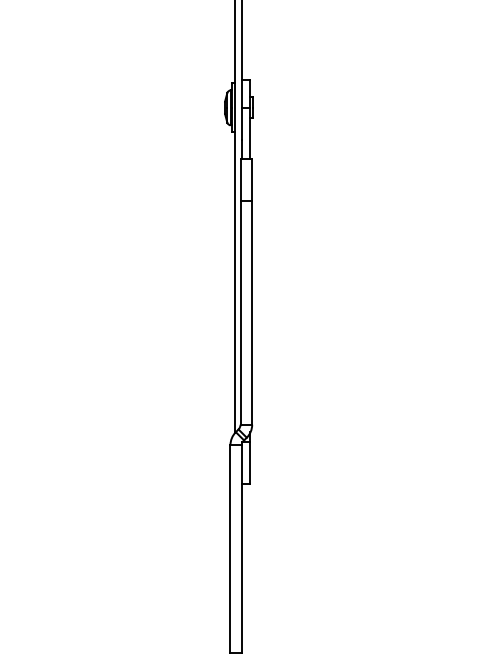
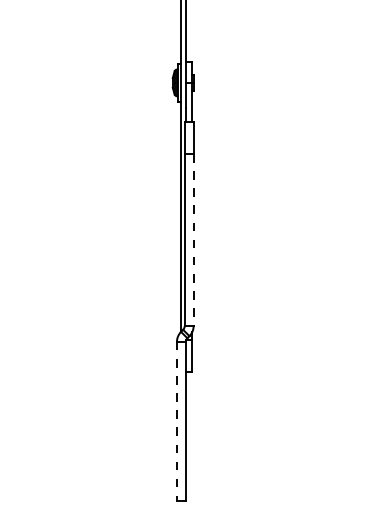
line: (252, 313) -> (193, 240), solid -> dashed
line: (229, 548) -> (176, 421), solid -> dashed

